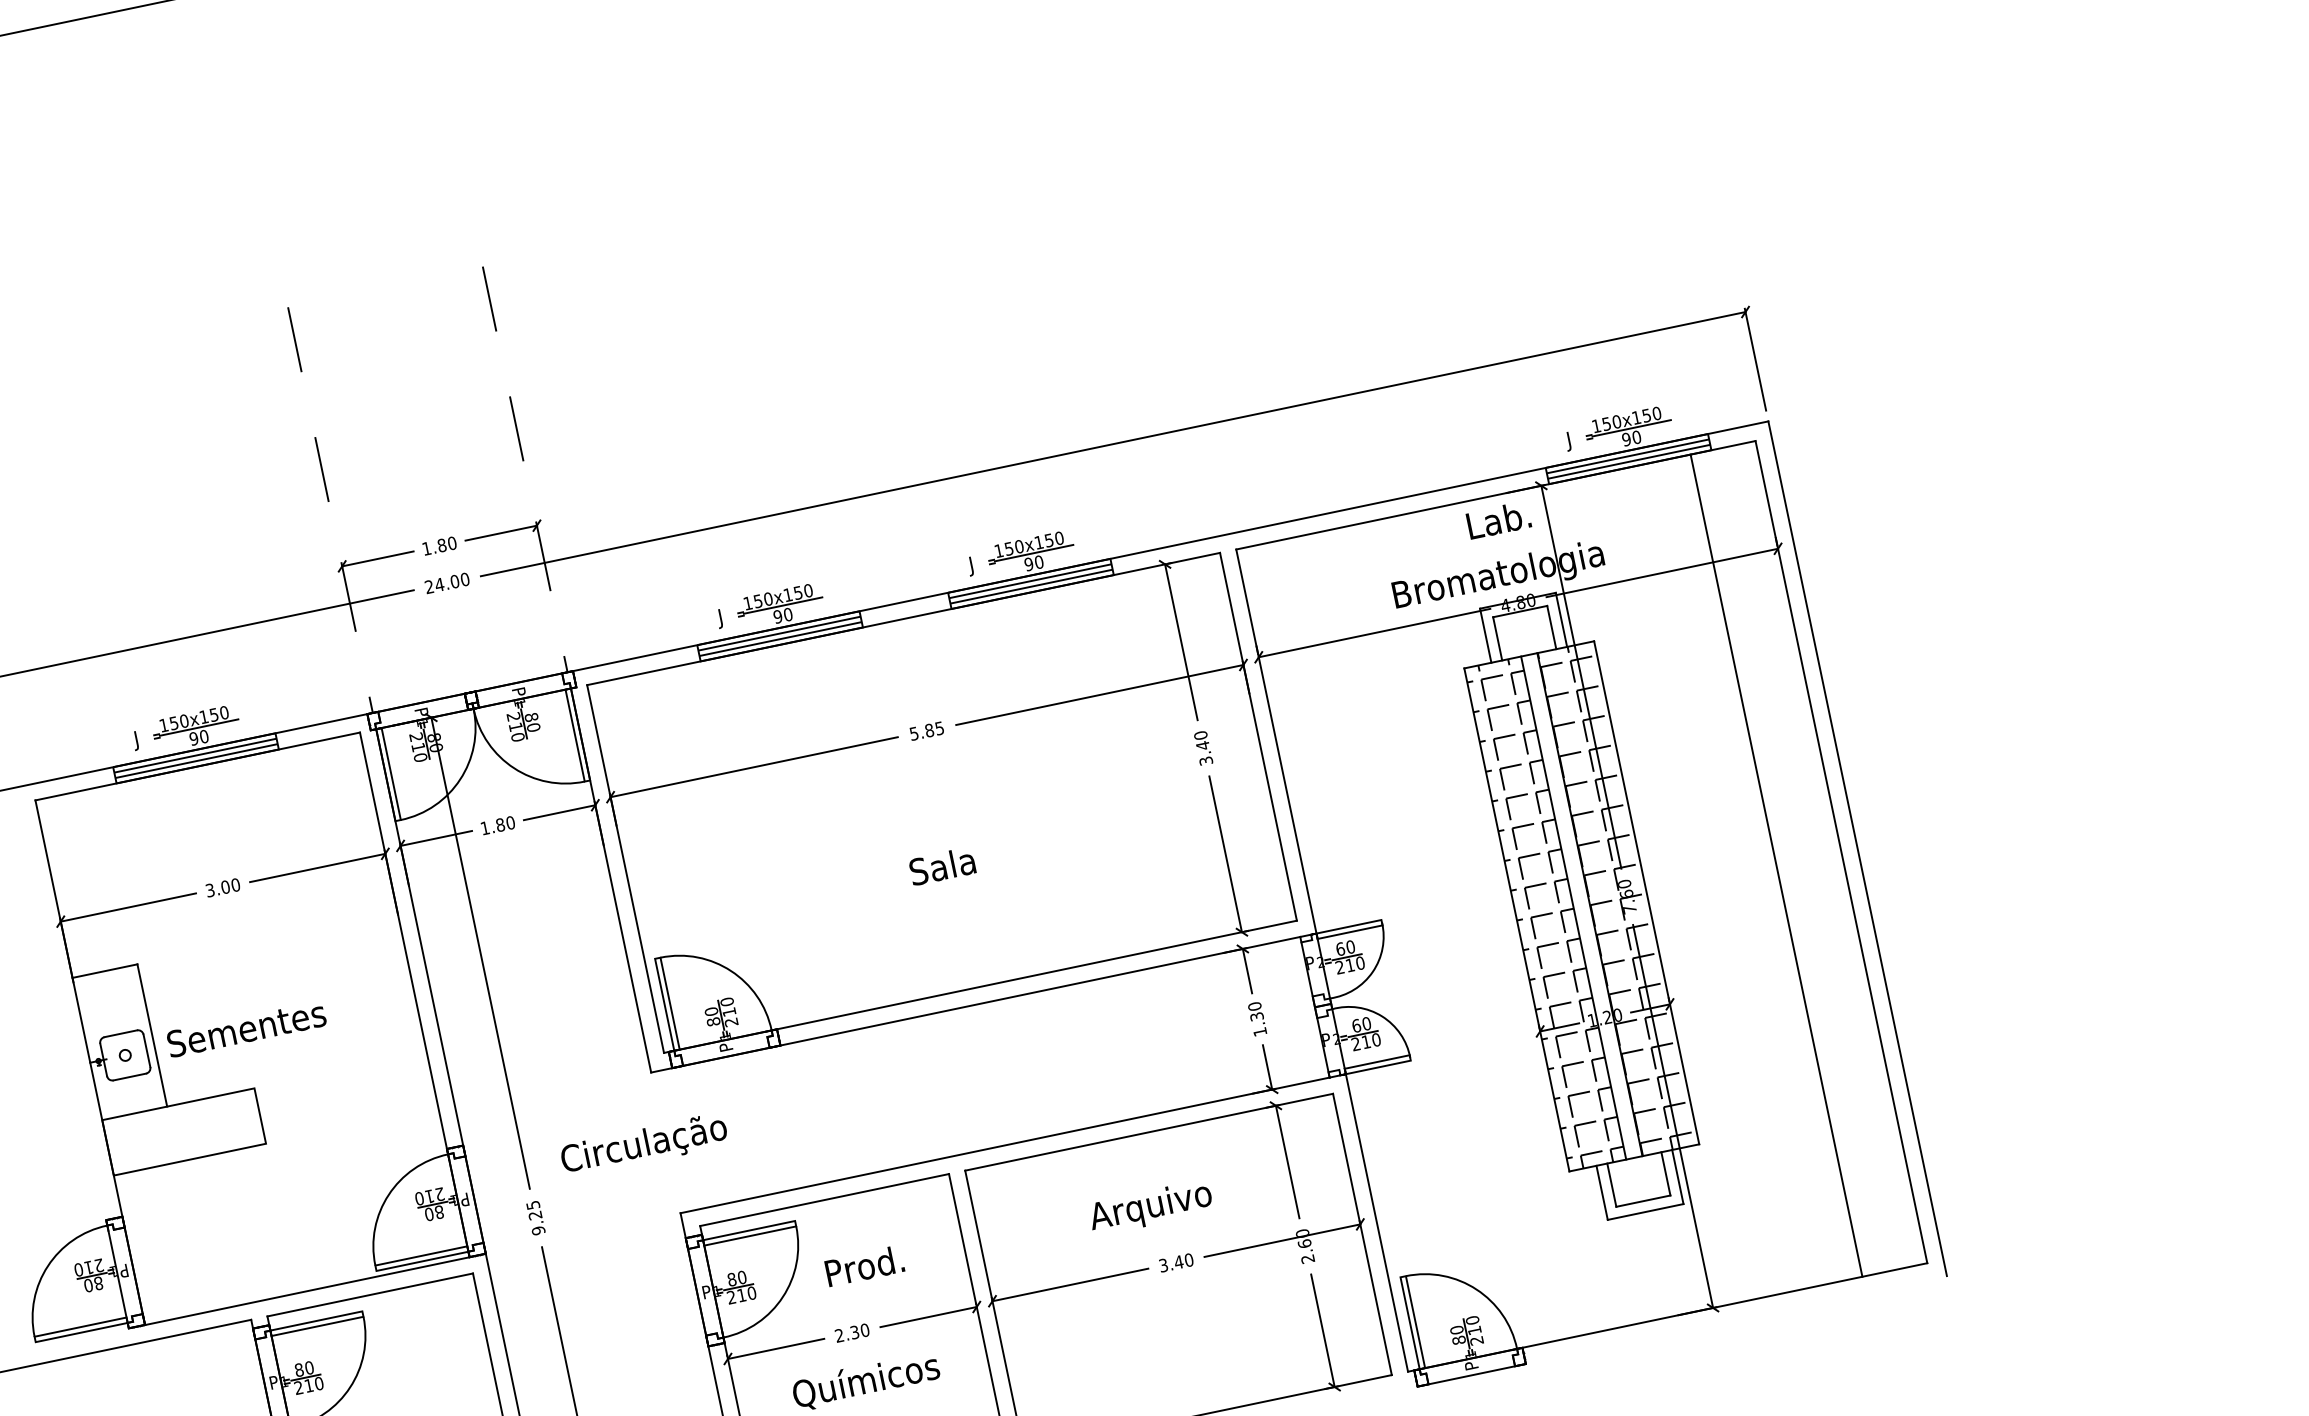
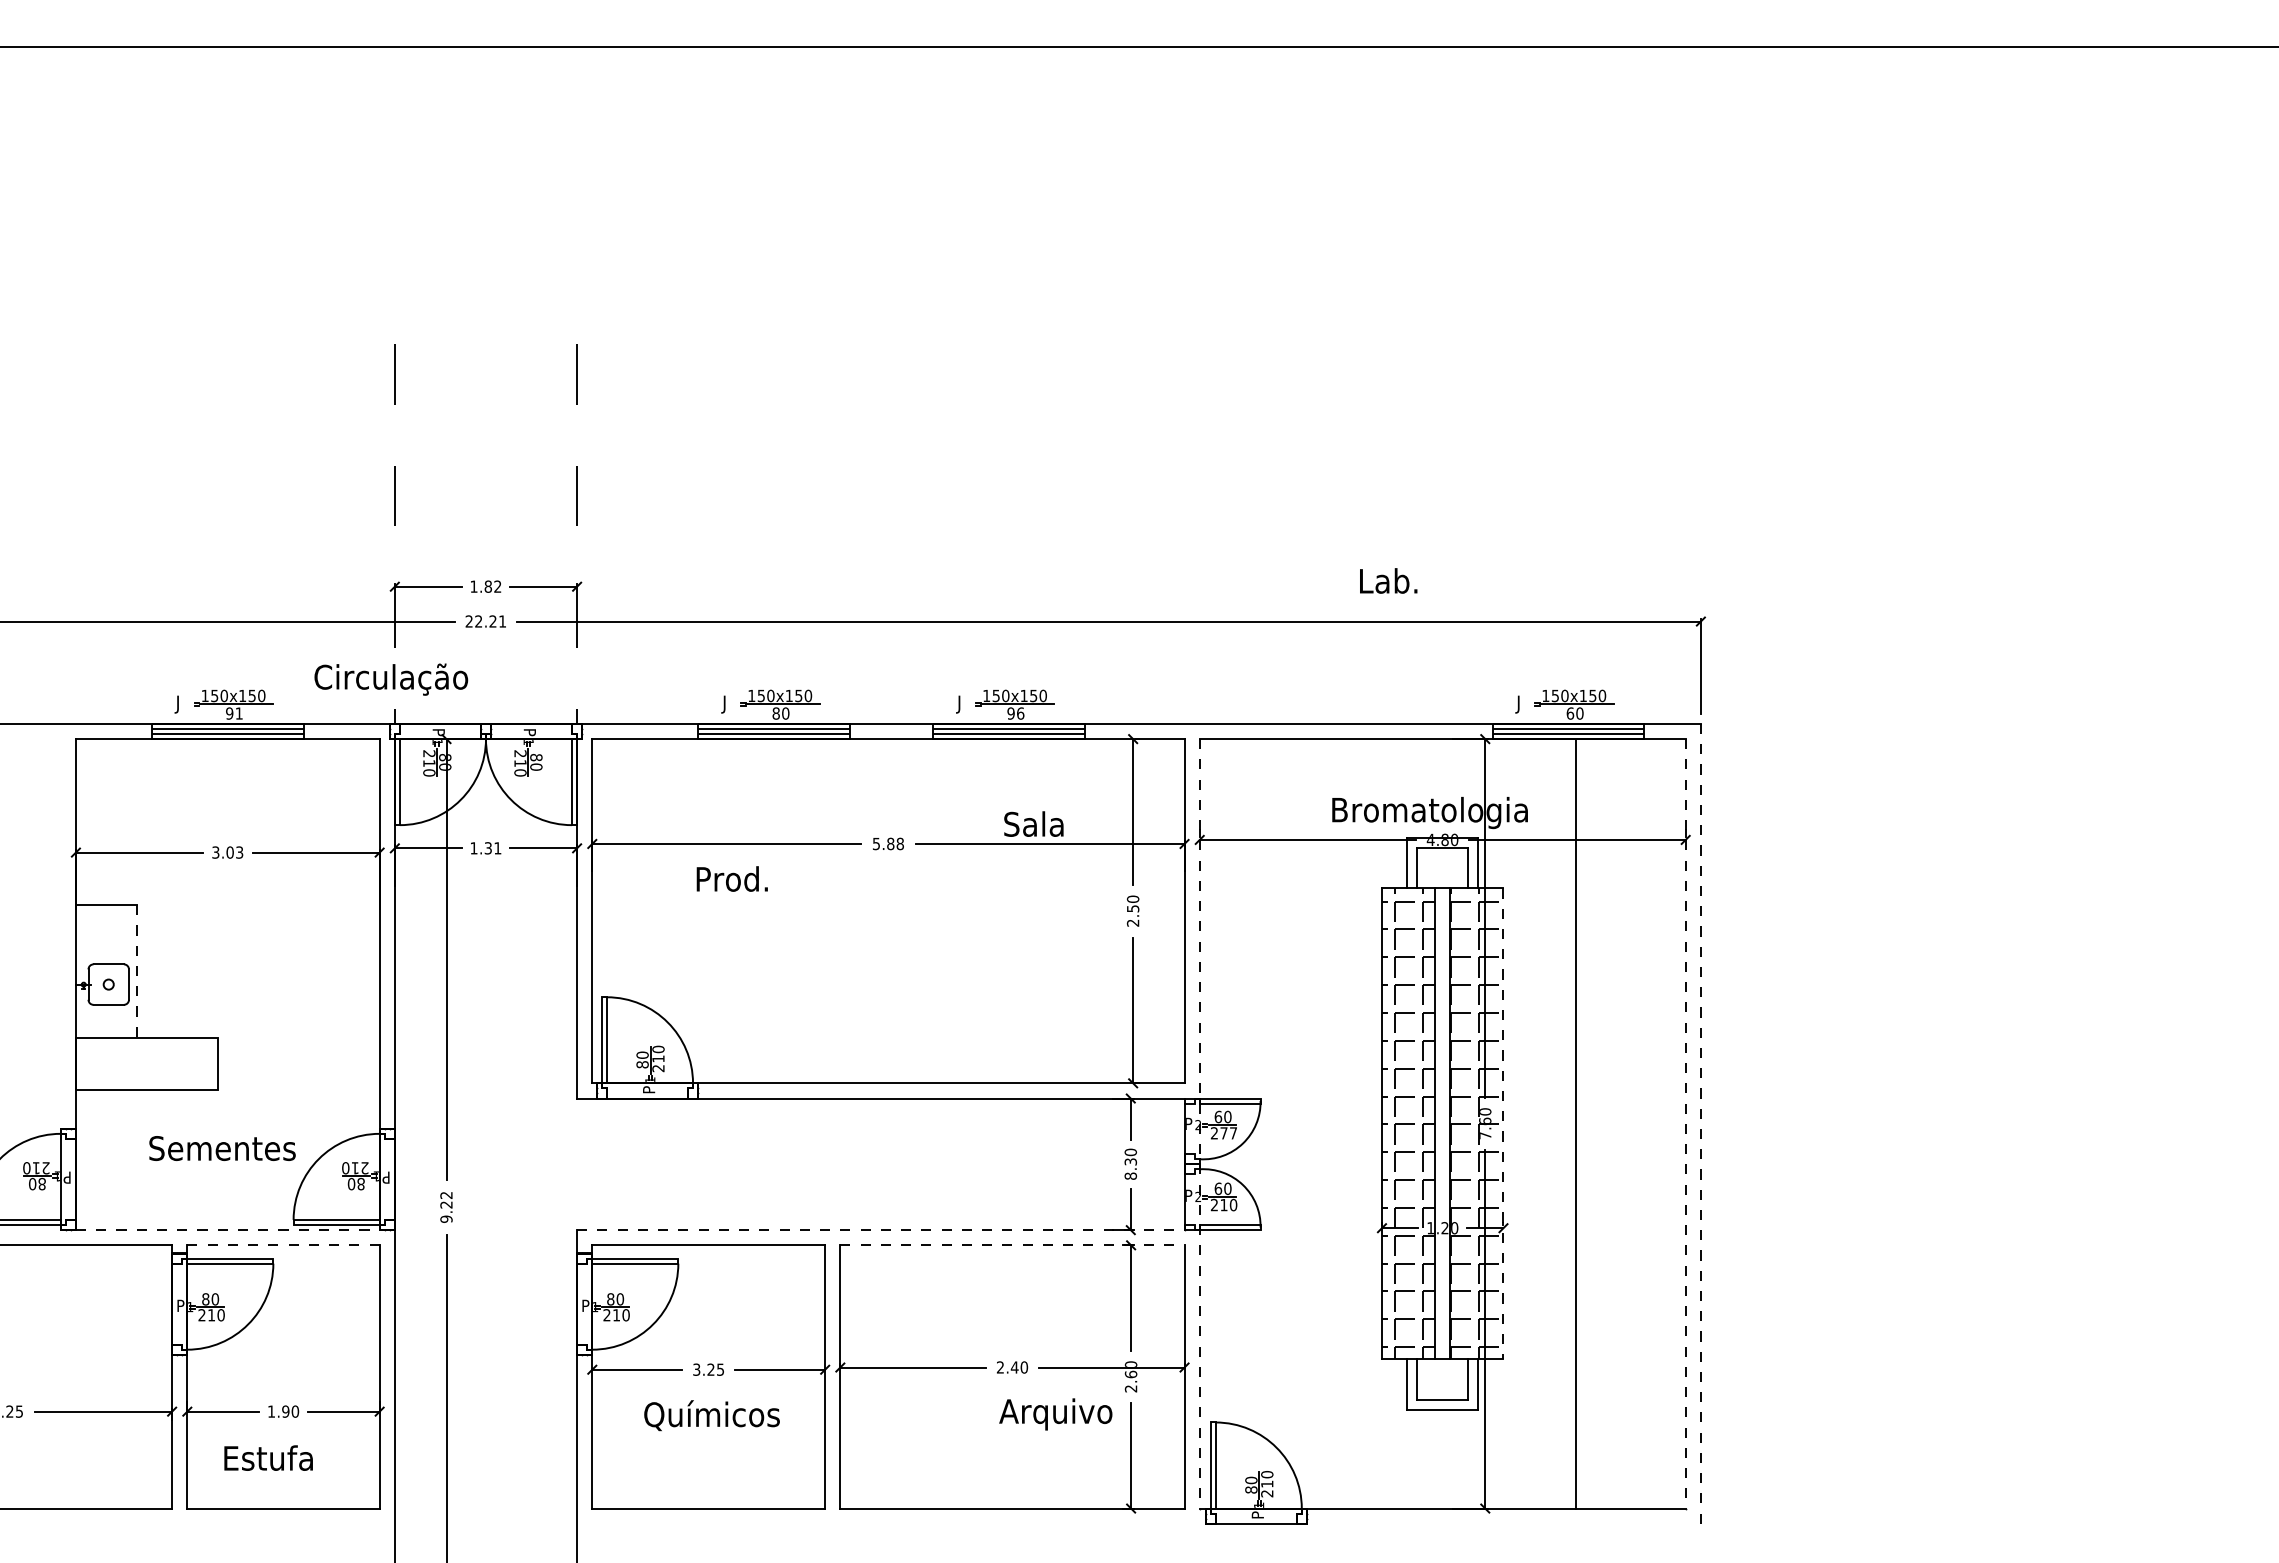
text: (1626, 439) -> (1570, 713), 90 -> 60
text: (1498, 519) -> (1388, 580), moved
text: (451, 543) -> (497, 586), 1.80 -> 1.82
text: (1039, 562) -> (1020, 713), 90 -> 96
text: (452, 582) -> (490, 621), 24.00 -> 22.21
text: (777, 616) -> (775, 713), 90 -> 80
text: (938, 728) -> (899, 843), 5.85 -> 5.88
text: (203, 736) -> (238, 713), 90 -> 91
text: (1204, 752) -> (1133, 915), 3.40 -> 2.50
text: (504, 824) -> (492, 848), 1.80 -> 1.31
line: (1857, 848) -> (1700, 1123), solid -> dashed
line: (1841, 851) -> (1685, 1123), solid -> dashed
text: (941, 865) -> (1033, 823), moved
line: (1775, 865) -> (1575, 1123), moved
text: (235, 885) -> (239, 852), 3.00 -> 3.03
line: (1646, 893) -> (1503, 1124), solid -> dashed
line: (1321, 960) -> (1199, 1123), solid -> dashed
text: (1355, 964) -> (1228, 1133), 210 -> 277
text: (246, 1028) -> (222, 1148), moved
text: (1259, 1031) -> (1130, 1175), 1.30 -> 8.30
line: (152, 1035) -> (136, 971), solid -> dashed
line: (1149, 1132) -> (1012, 1245), solid -> dashed
text: (644, 1145) -> (391, 679), moved
line: (1004, 1145) -> (880, 1230), solid -> dashed
text: (533, 1205) -> (446, 1195), 9.25 -> 9.22
text: (1150, 1207) -> (1055, 1414), moved
text: (863, 1265) -> (731, 878), moved
text: (1163, 1265) -> (1000, 1367), 3.40 -> 2.40
line: (307, 1291) -> (227, 1230), solid -> dashed
line: (370, 1295) -> (283, 1245), solid -> dashed
text: (852, 1332) -> (708, 1369), 2.30 -> 3.25

